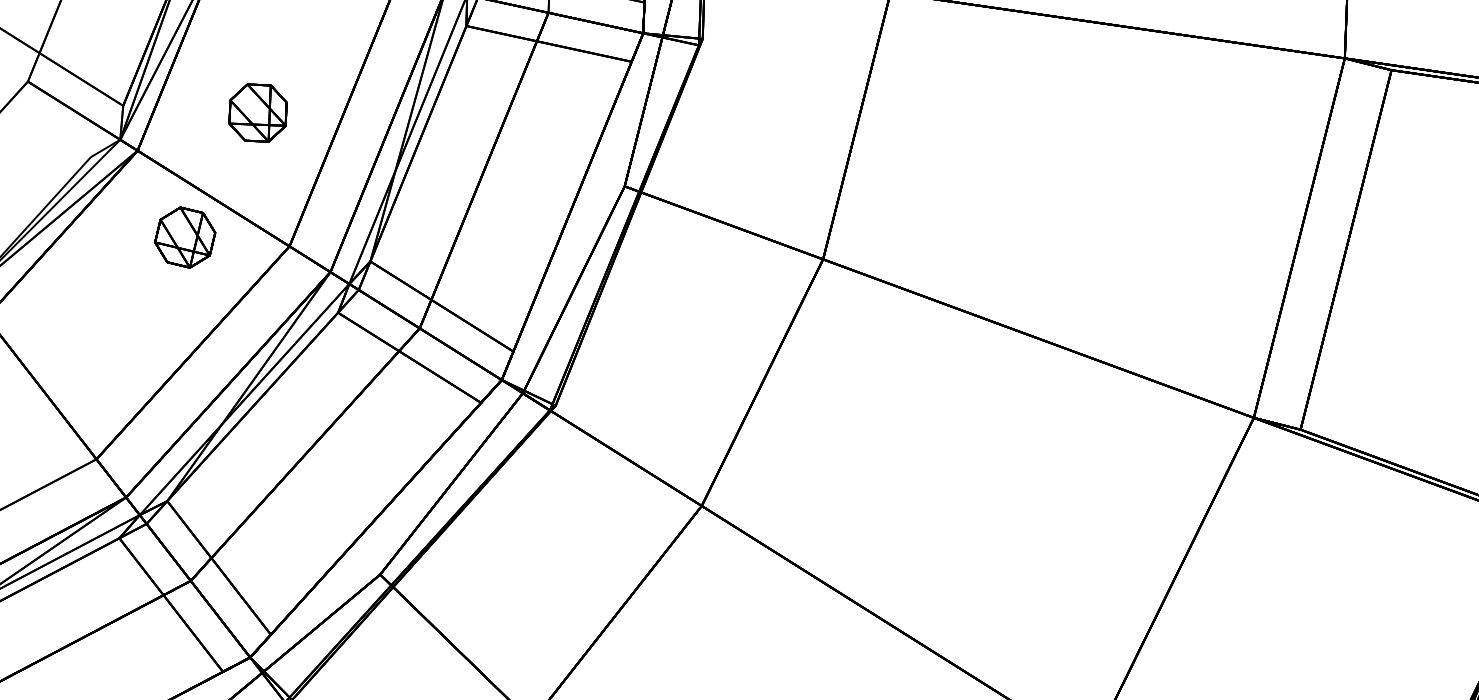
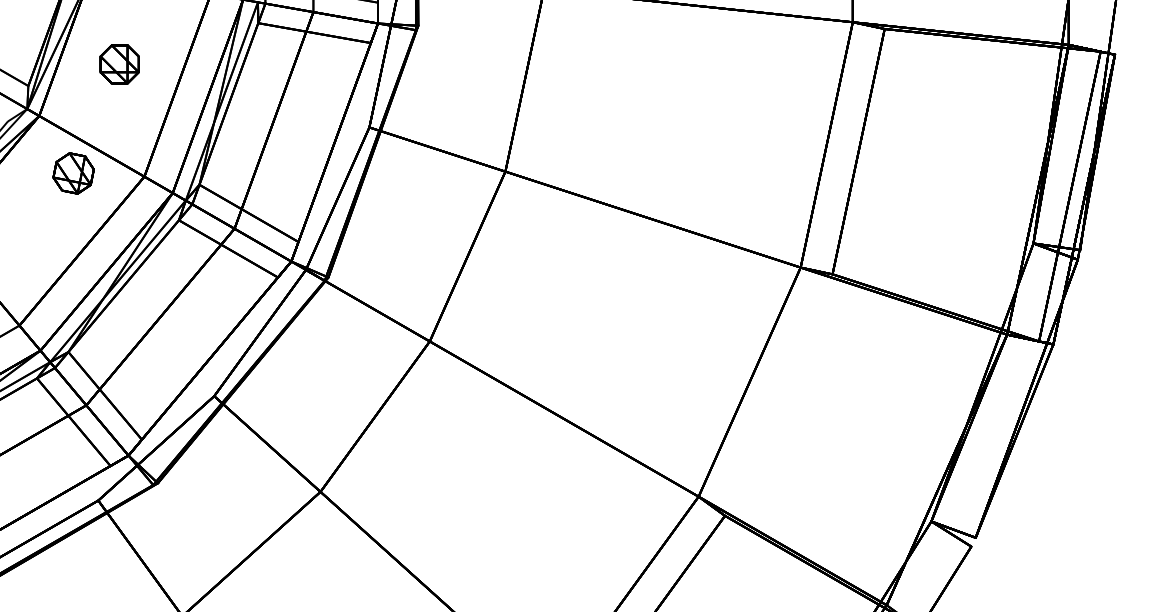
part: (257, 113) -> (119, 64), moved

